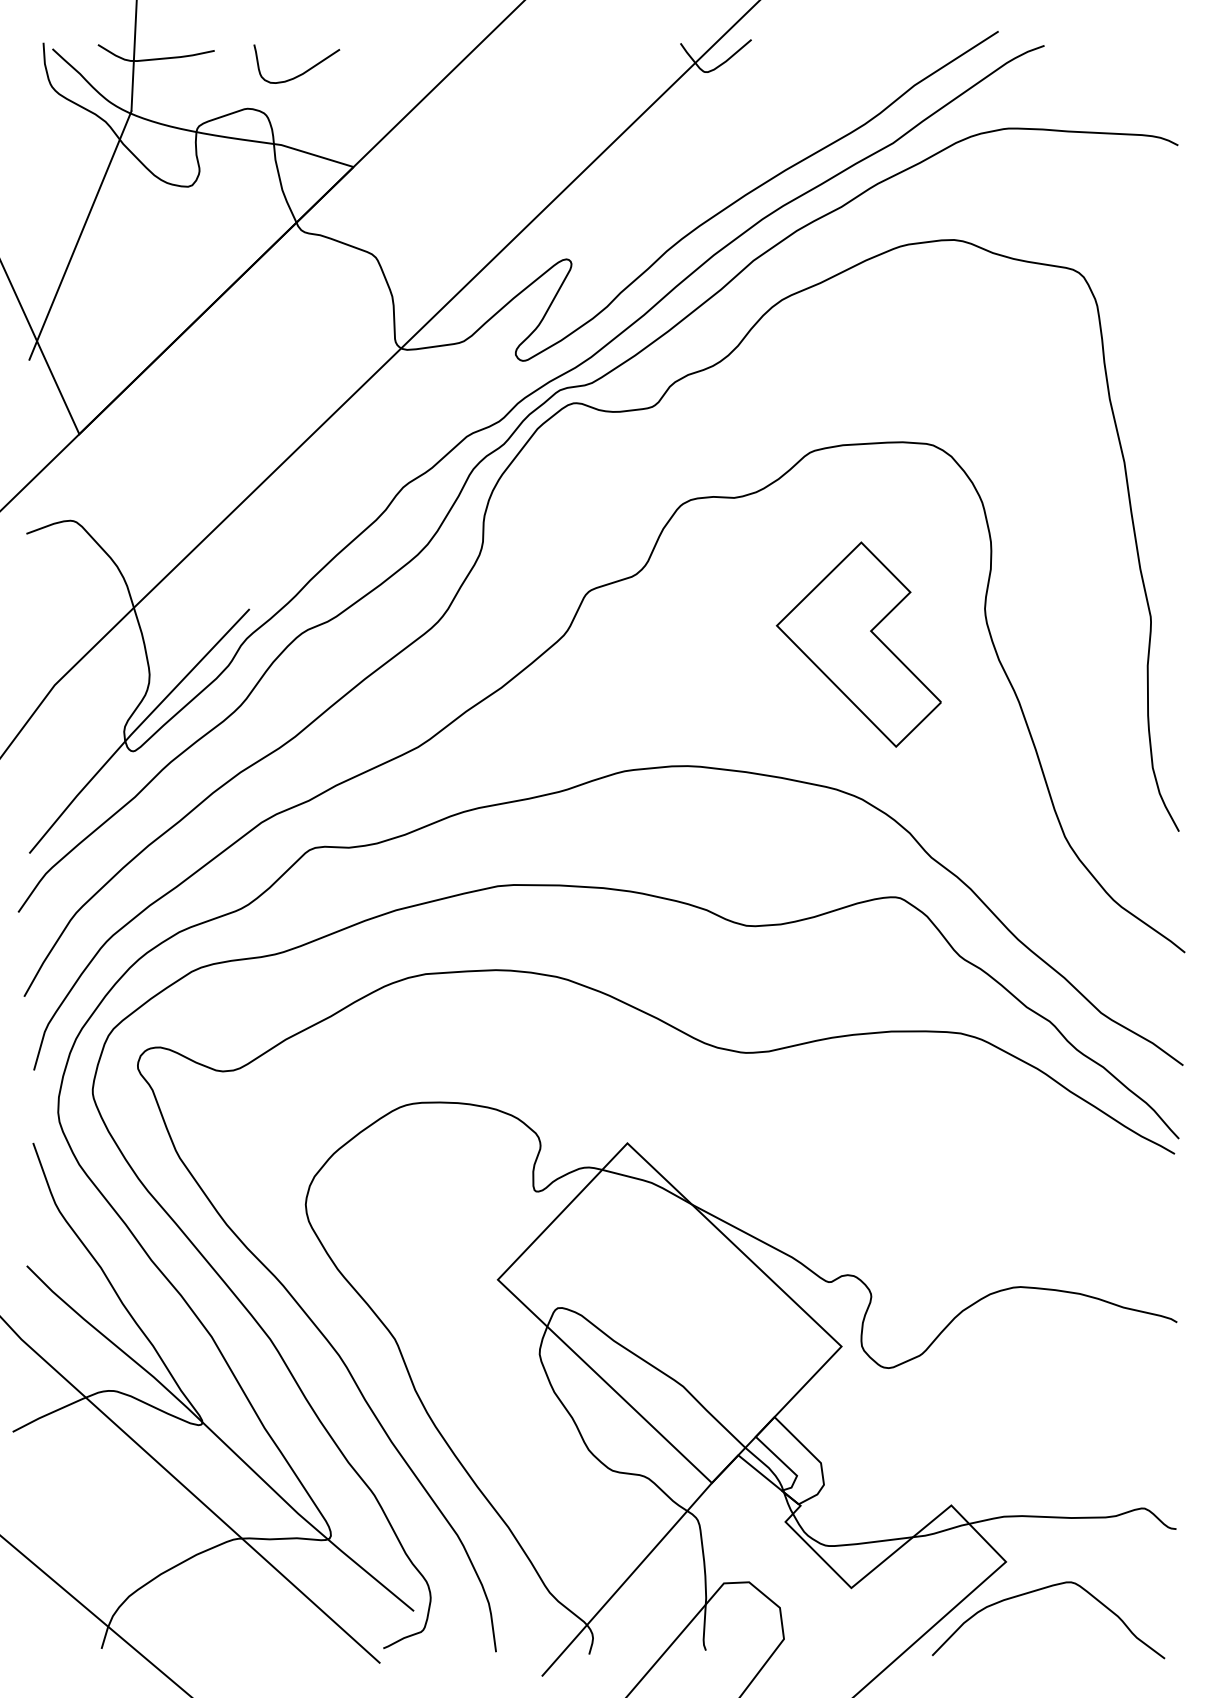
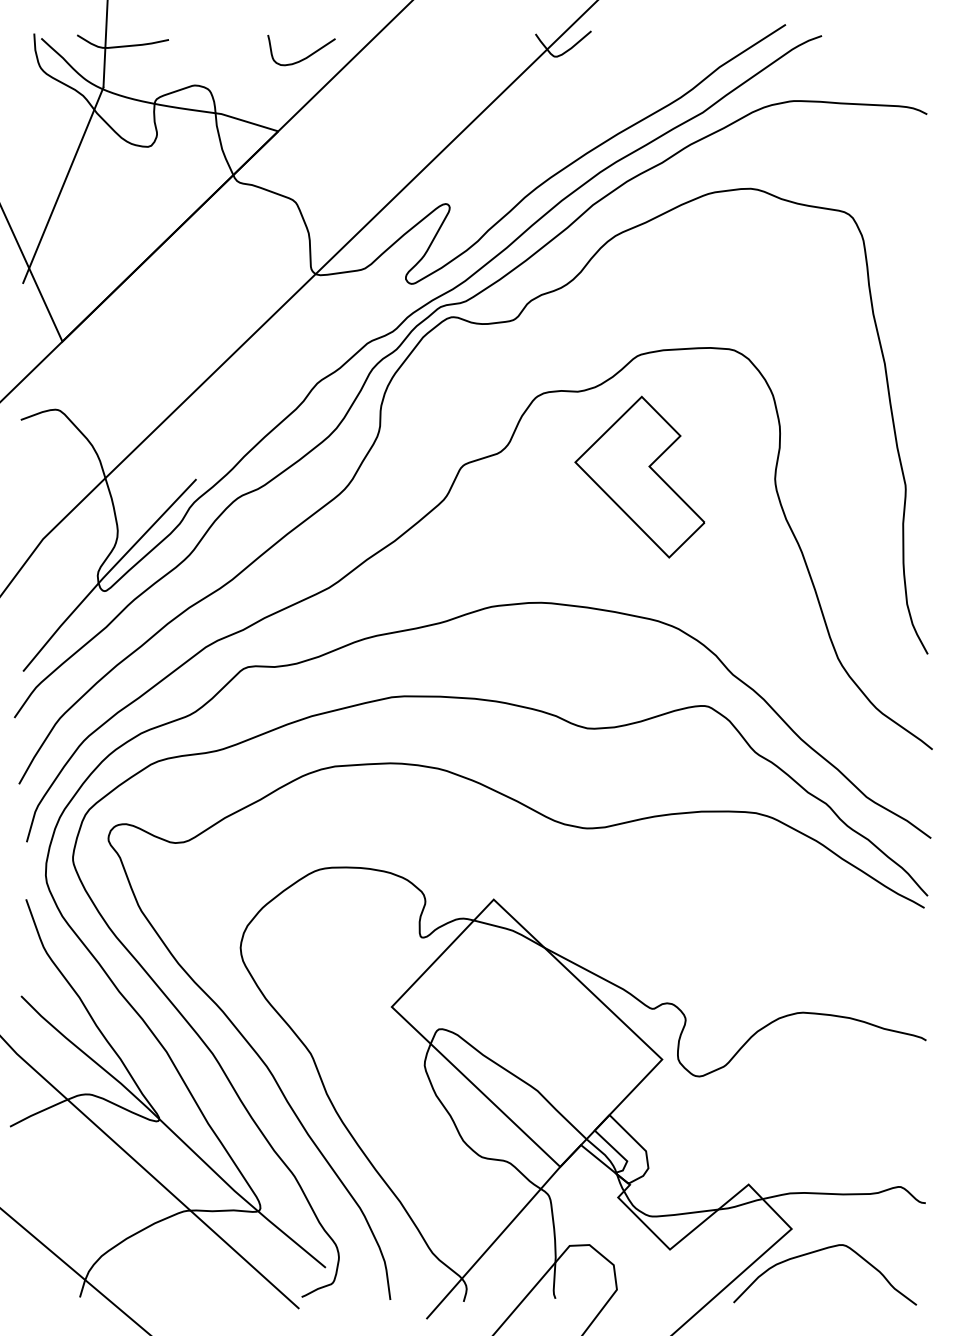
curve: (303, 71) -> (306, 56), moved
part: (858, 643) -> (639, 476), moved

